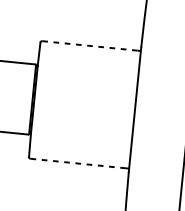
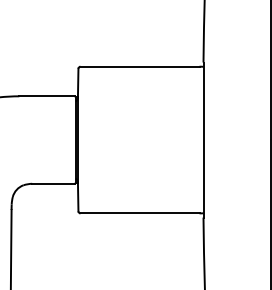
line: (90, 45) -> (140, 66), dashed -> solid
line: (78, 163) -> (140, 213), dashed -> solid

